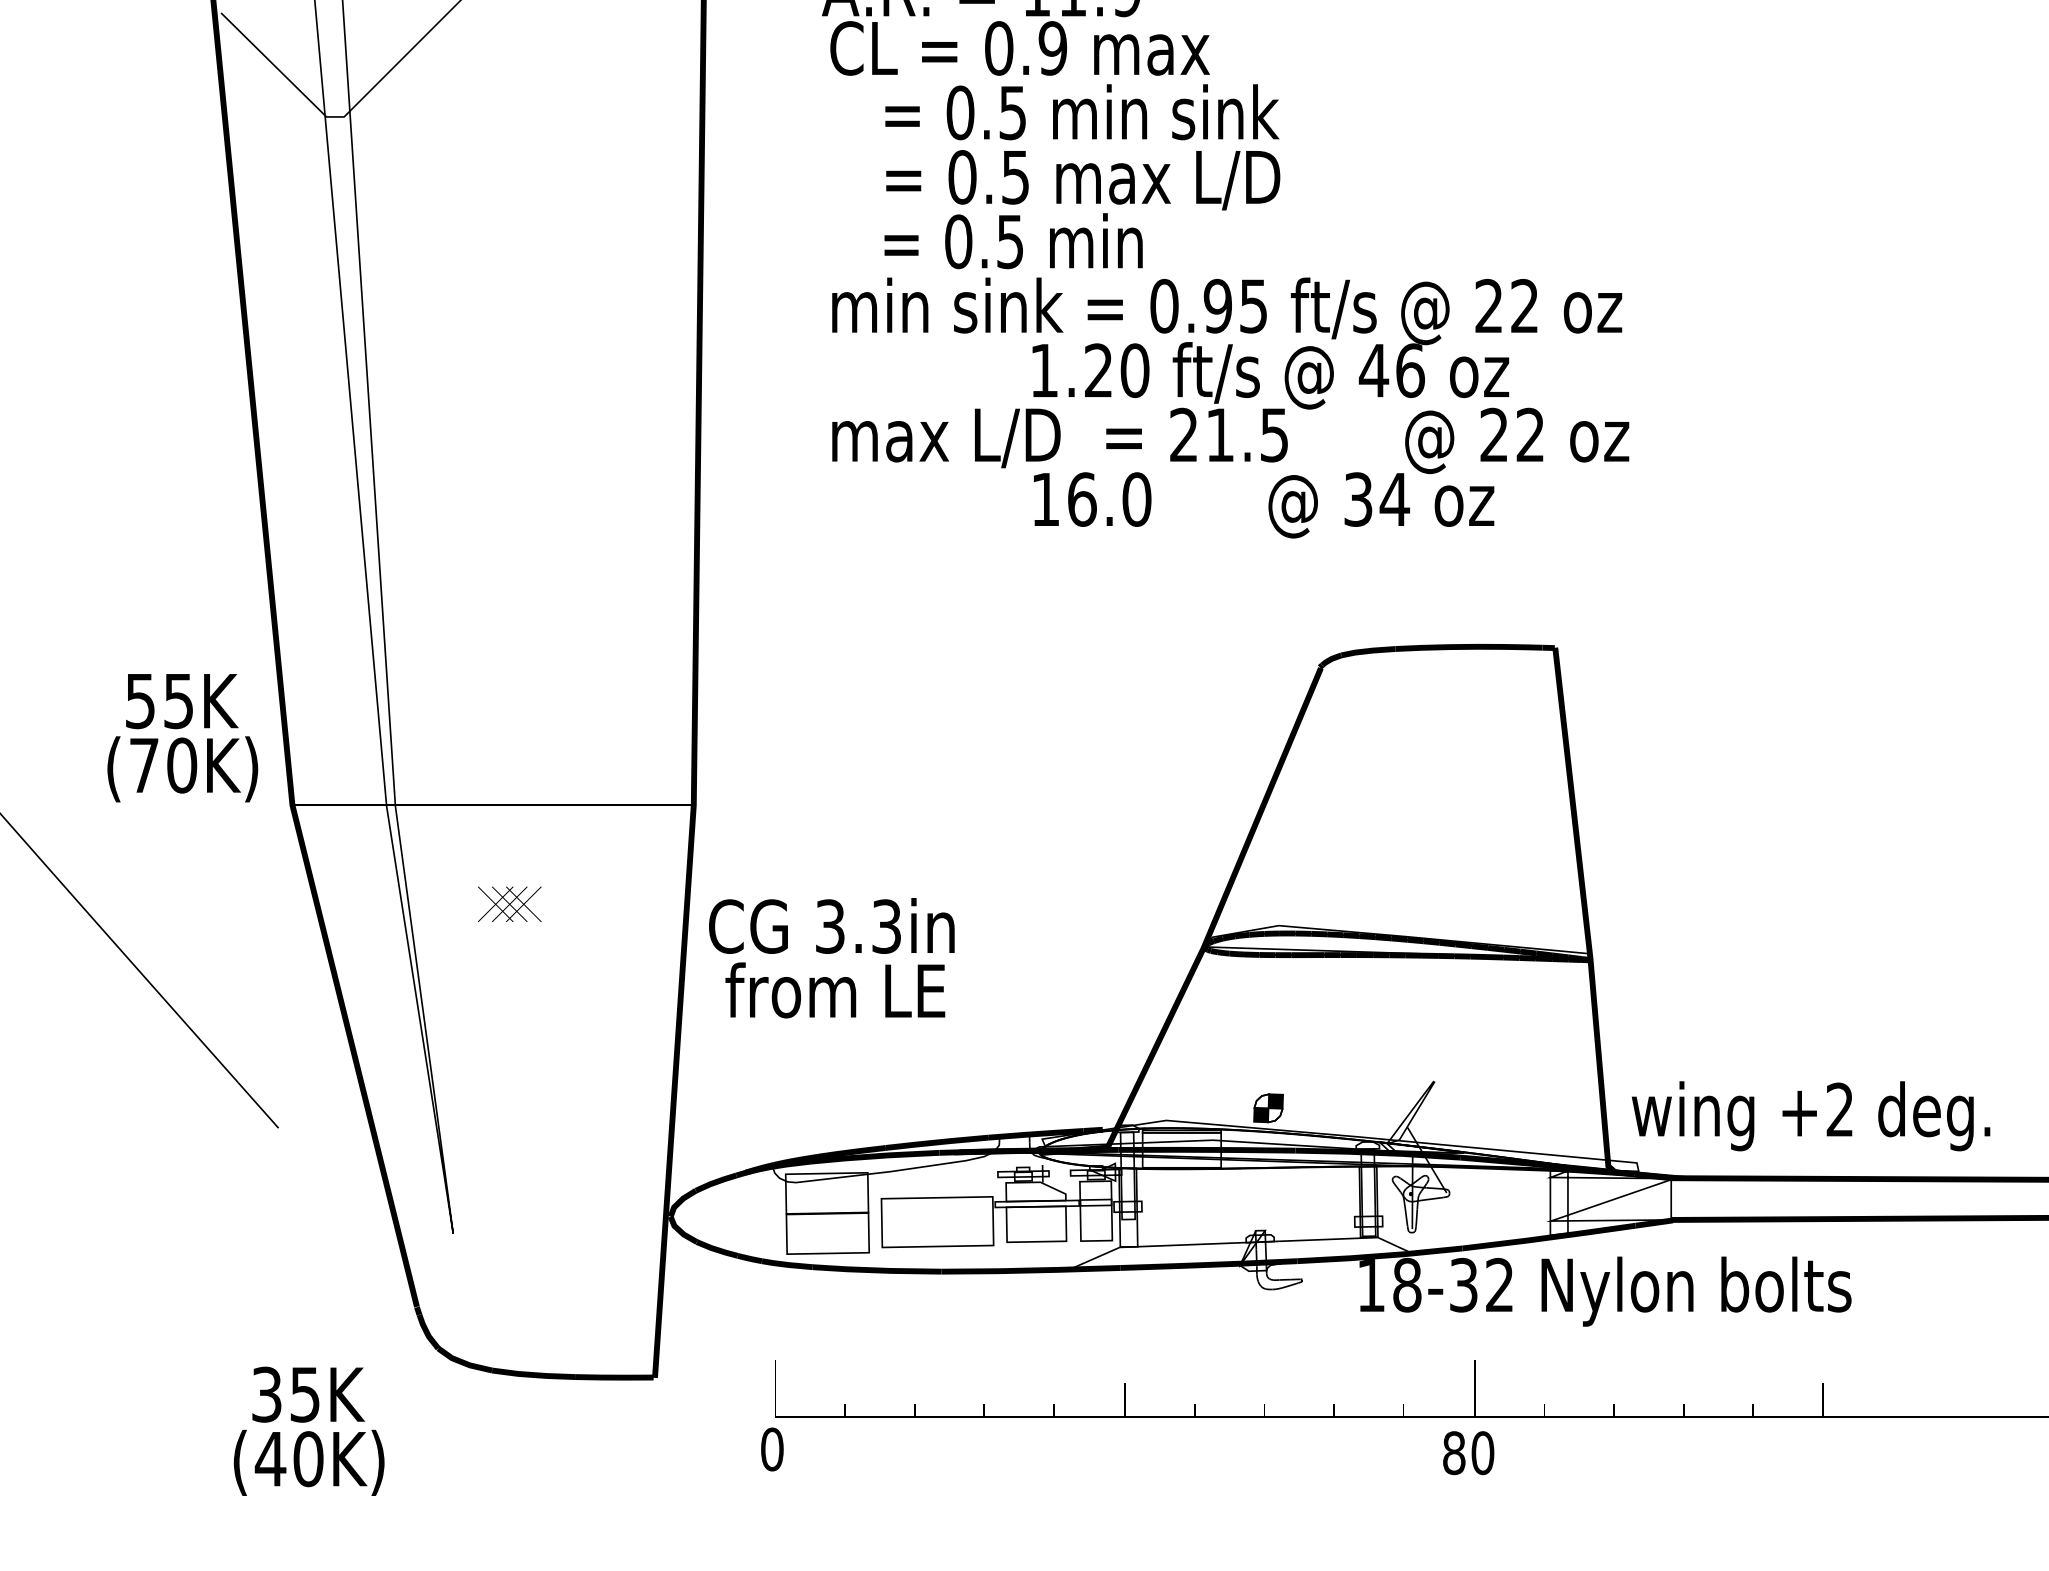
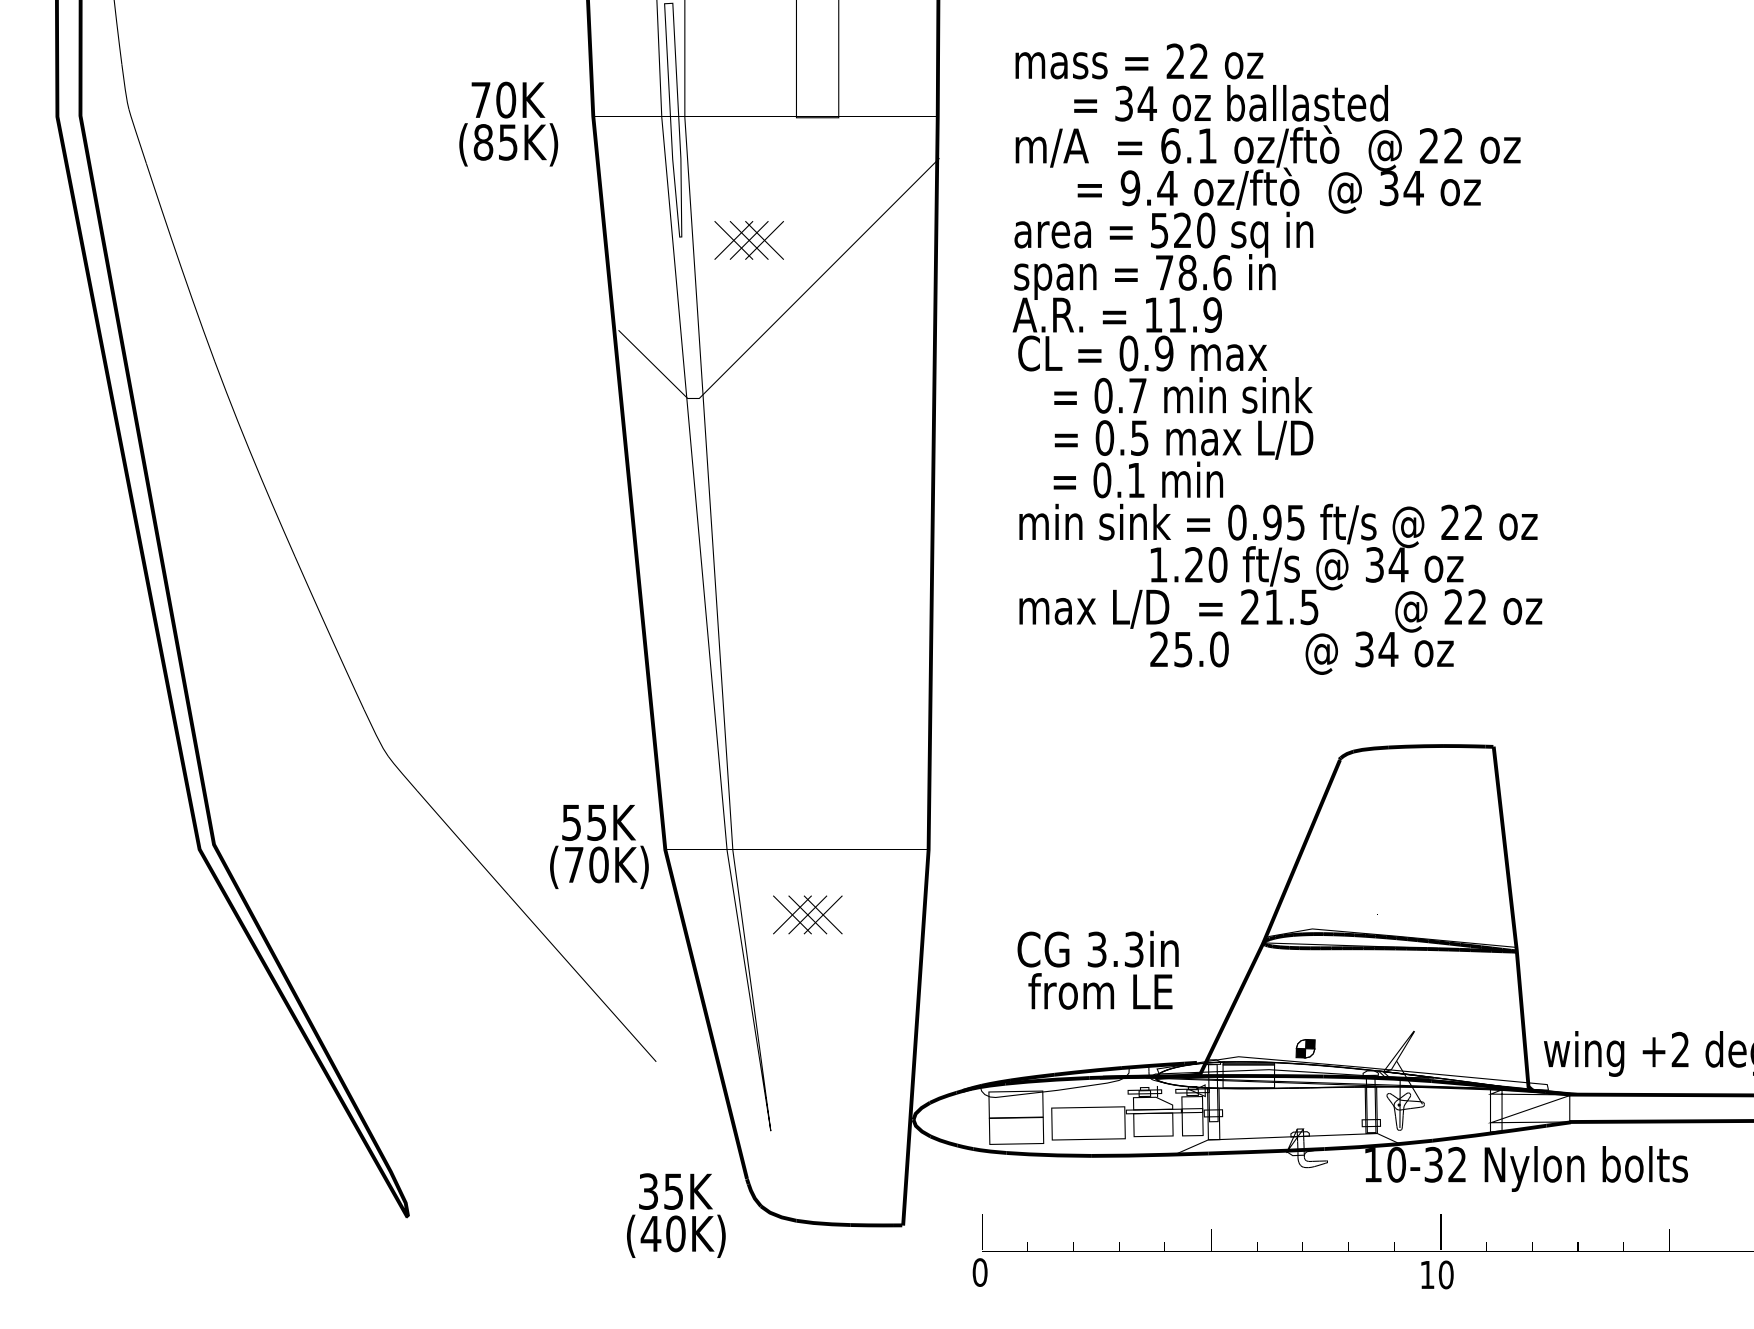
text: (1012, 112) -> (1137, 395), 0.5 -> 0.7
text: (1009, 242) -> (1135, 480), 0.5 -> 0.1
text: (1391, 370) -> (1386, 564), 46 -> 34
text: (1064, 499) -> (1171, 649), 16.0 -> 25.0
text: (182, 737) -> (599, 846), moved
part: (509, 903) -> (807, 914), size x1.67
text: (830, 956) -> (1097, 969), moved
text: (1407, 1284) -> (1396, 1164), 18-32 -> 10-32
text: (309, 1431) -> (676, 1215), moved
text: (1454, 1452) -> (1427, 1274), 80 -> 10

